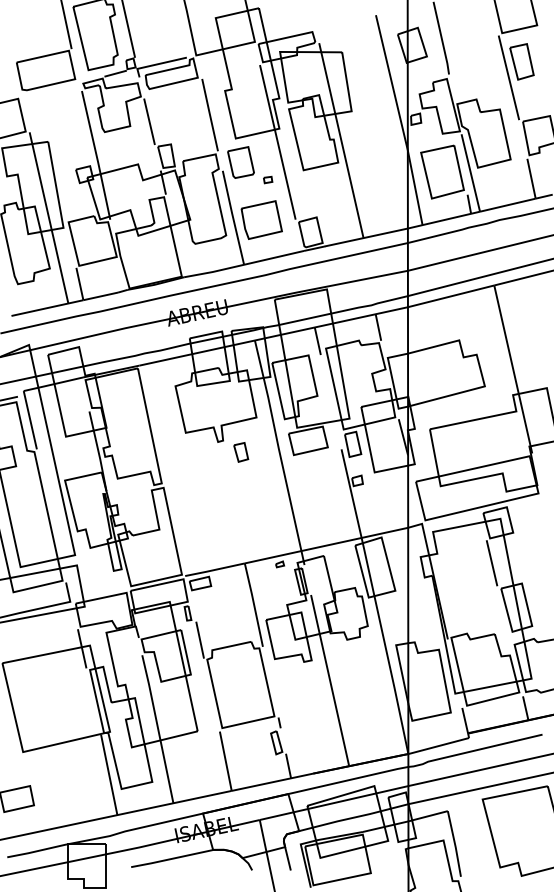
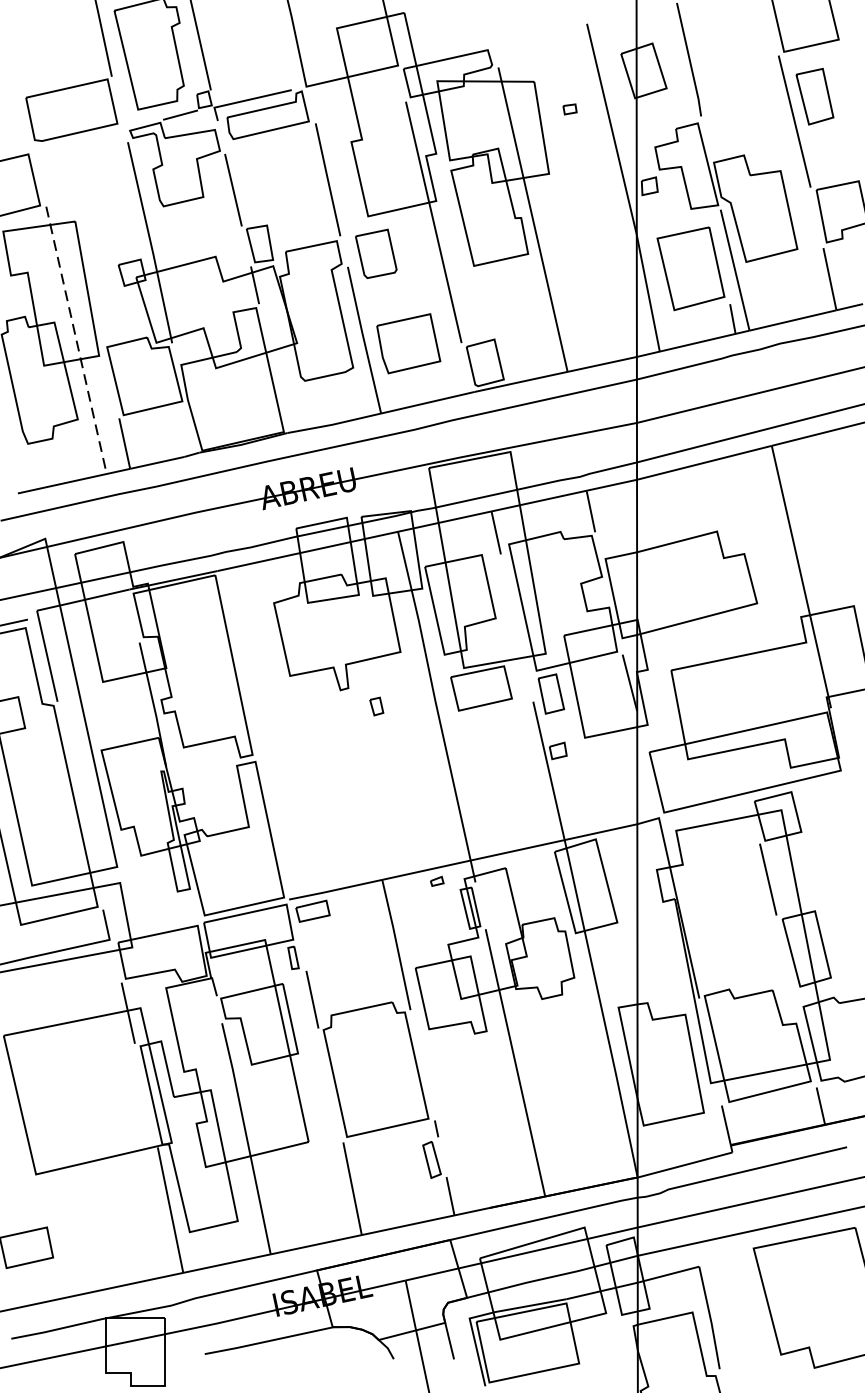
part: (268, 179) -> (570, 108), moved
line: (49, 217) -> (77, 339), solid -> dashed
part: (241, 452) -> (377, 706), size x0.6

